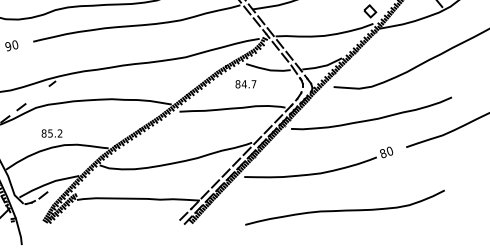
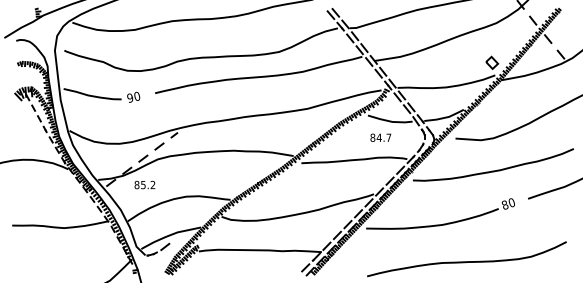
text: (245, 83) -> (380, 137), moved
line: (37, 94) -> (159, 146), added
text: (51, 132) -> (144, 184), moved

